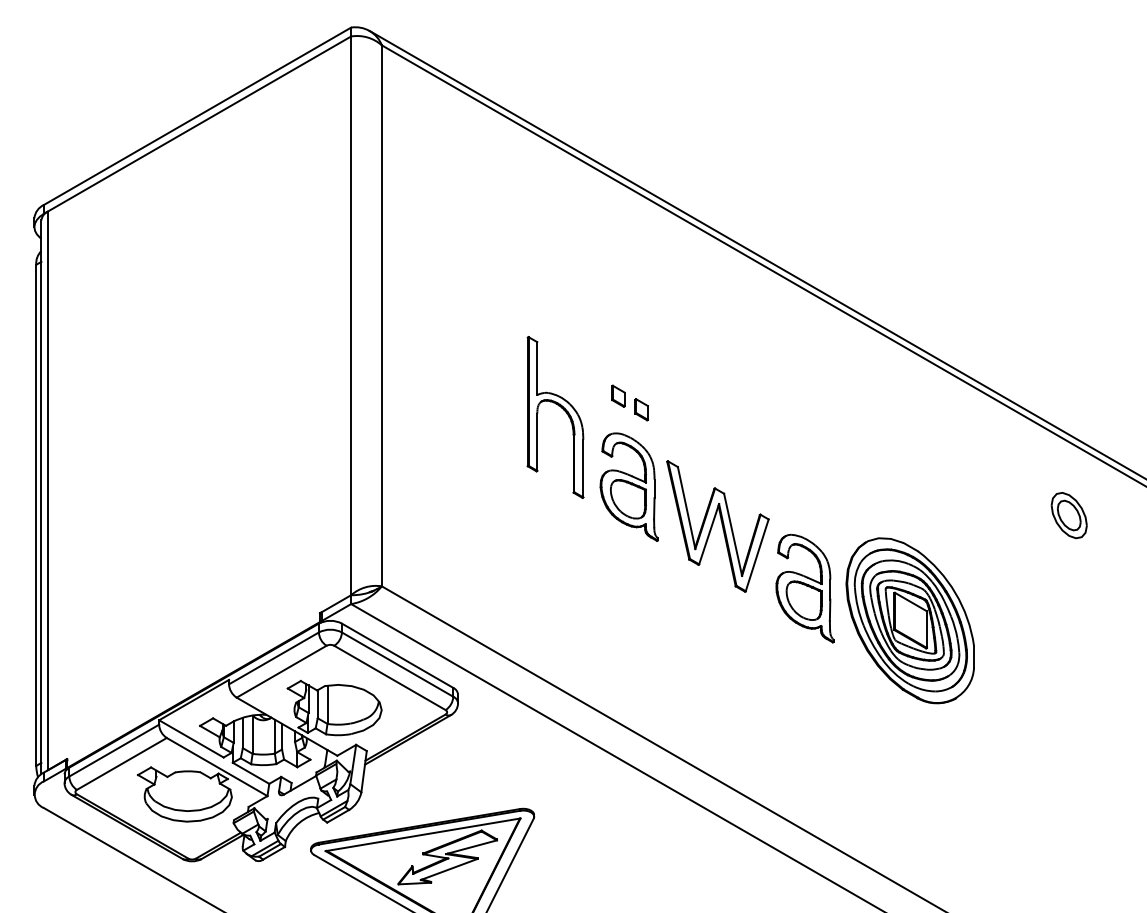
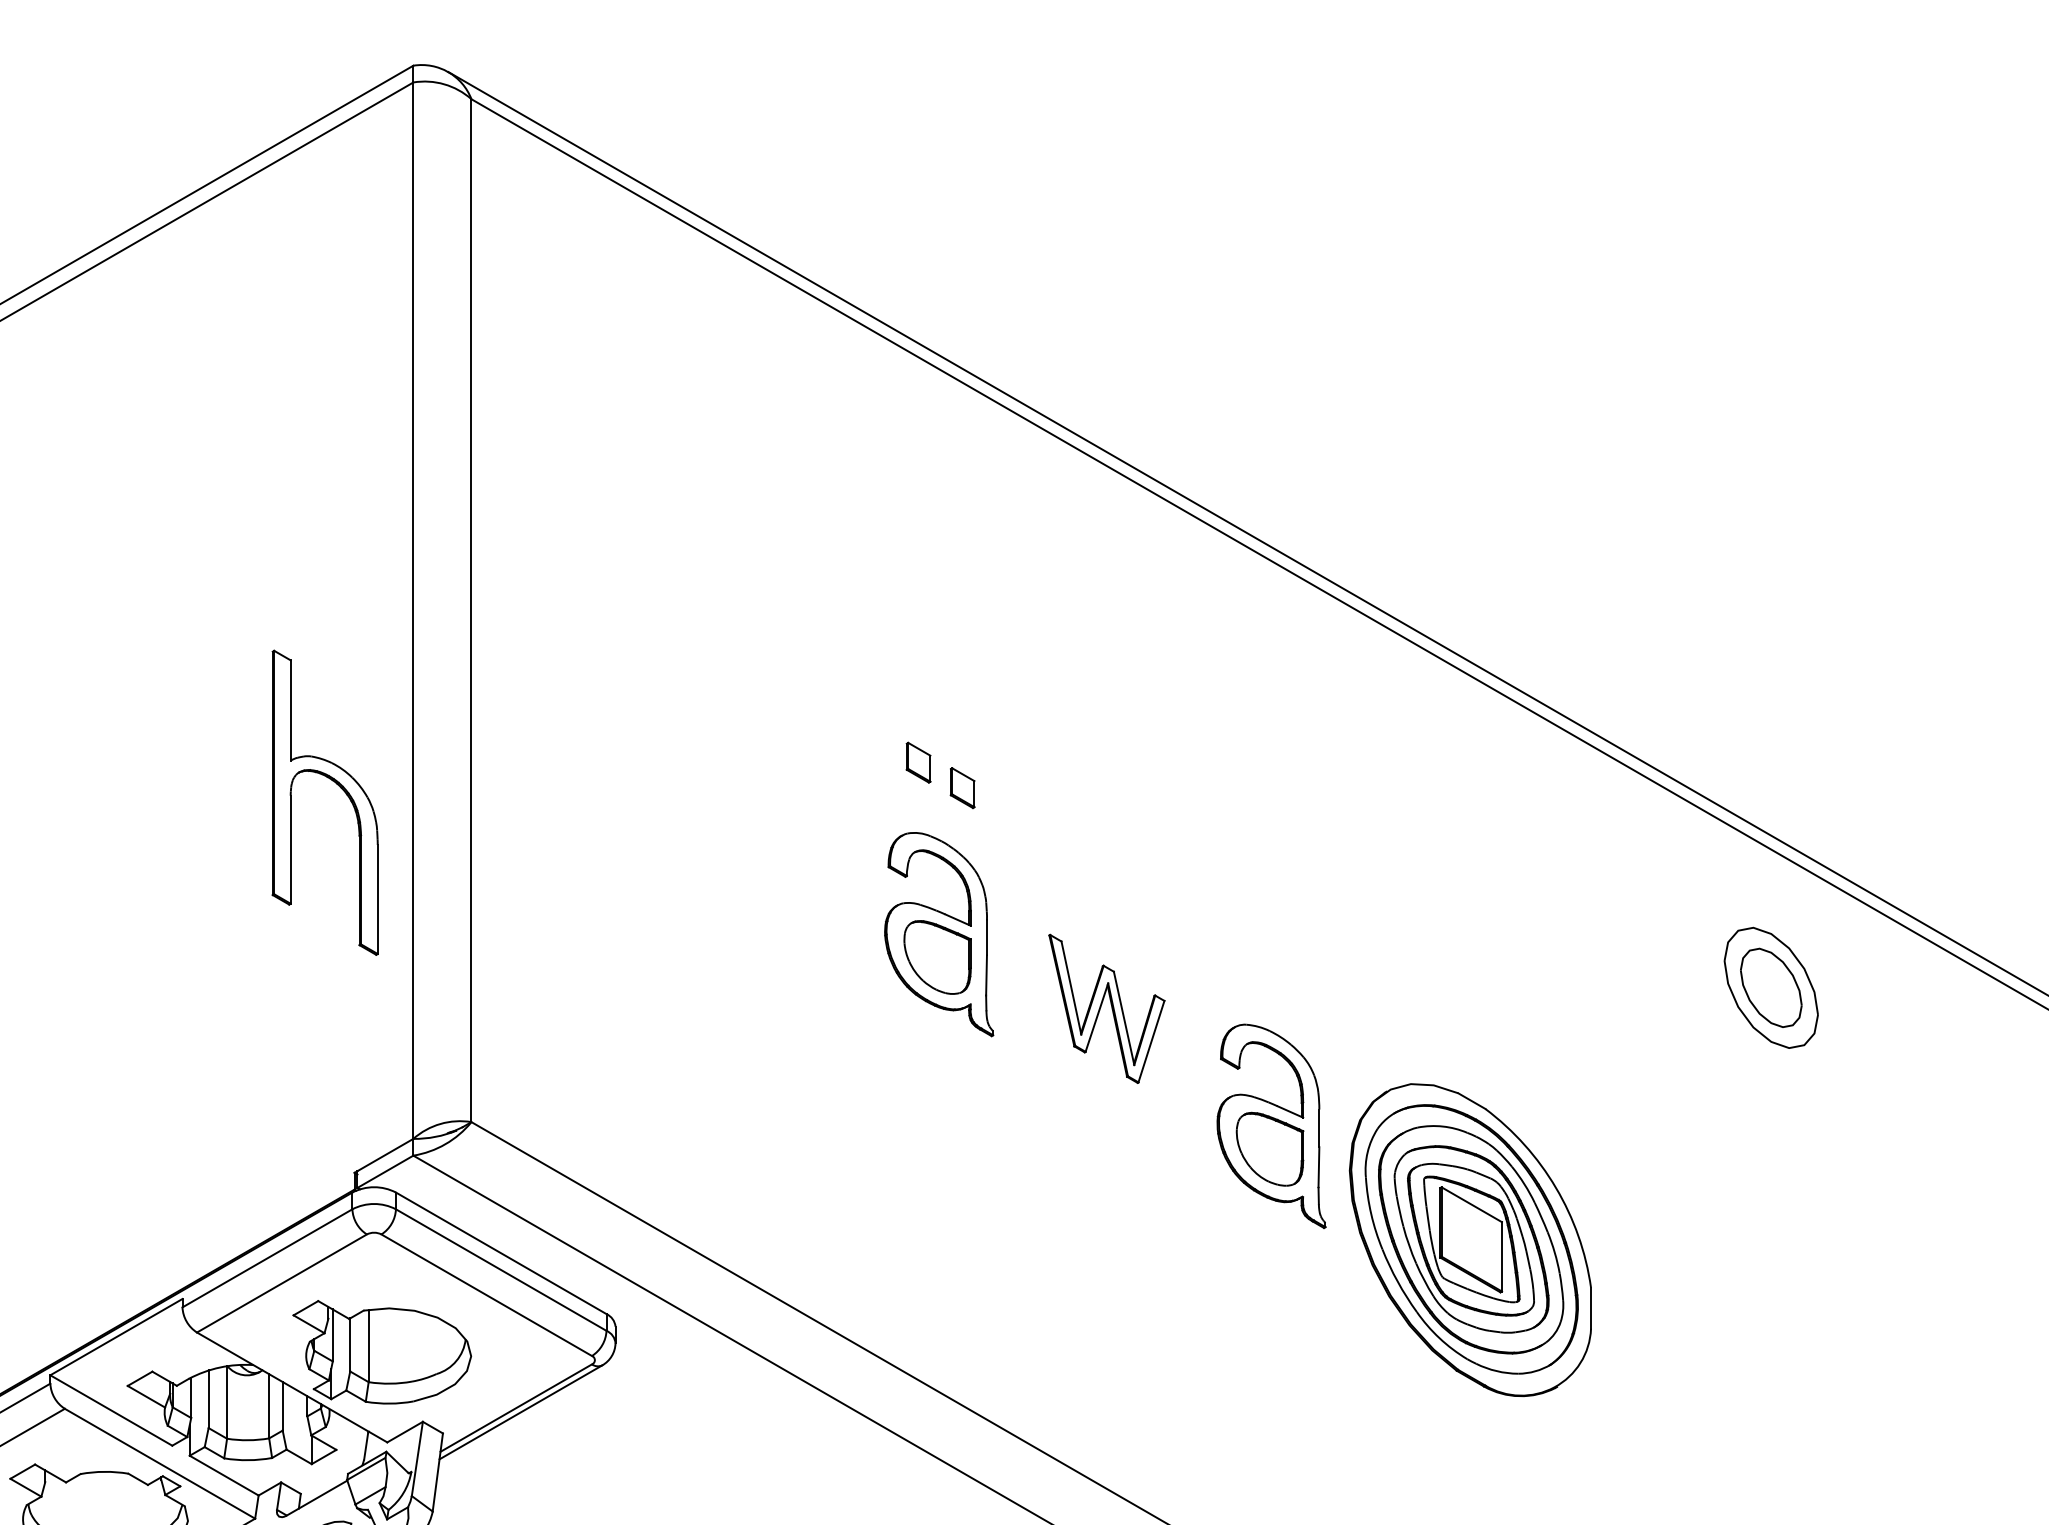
part: (562, 409) -> (338, 787), moved
part: (1068, 515) -> (1769, 988), size x1.4
part: (717, 526) -> (1106, 1008), size x0.6
part: (909, 620) -> (1469, 1239), moved

